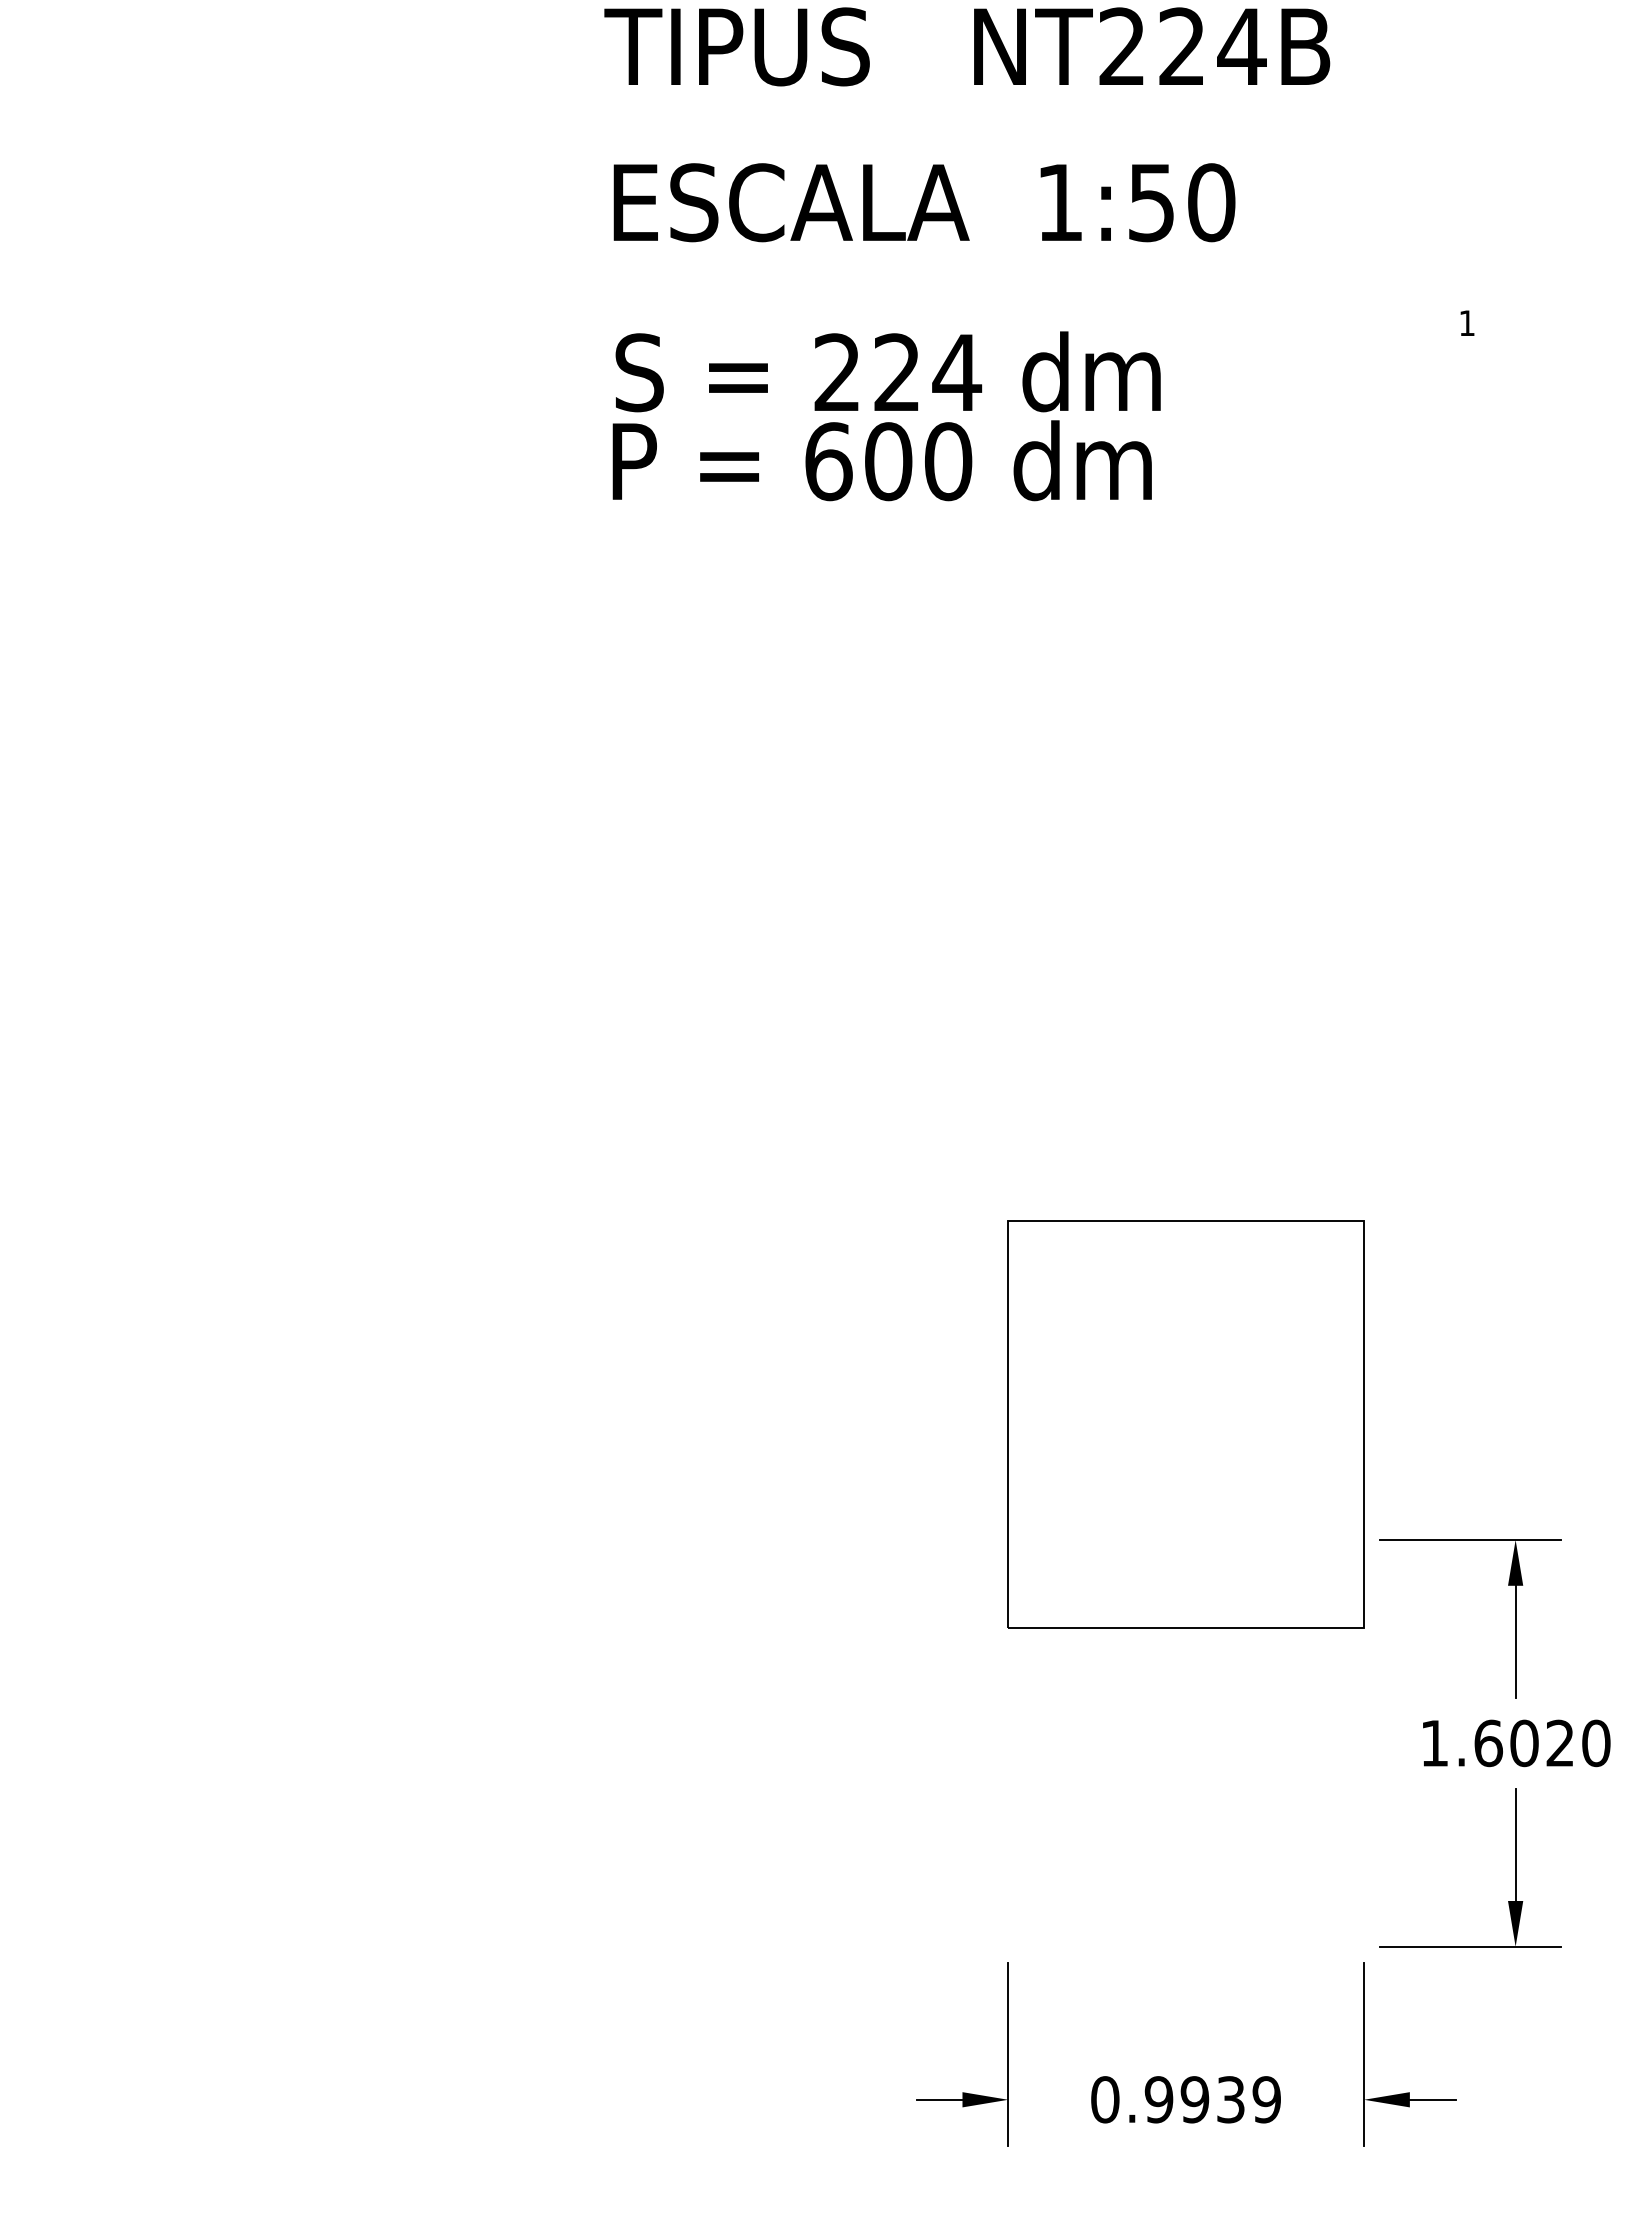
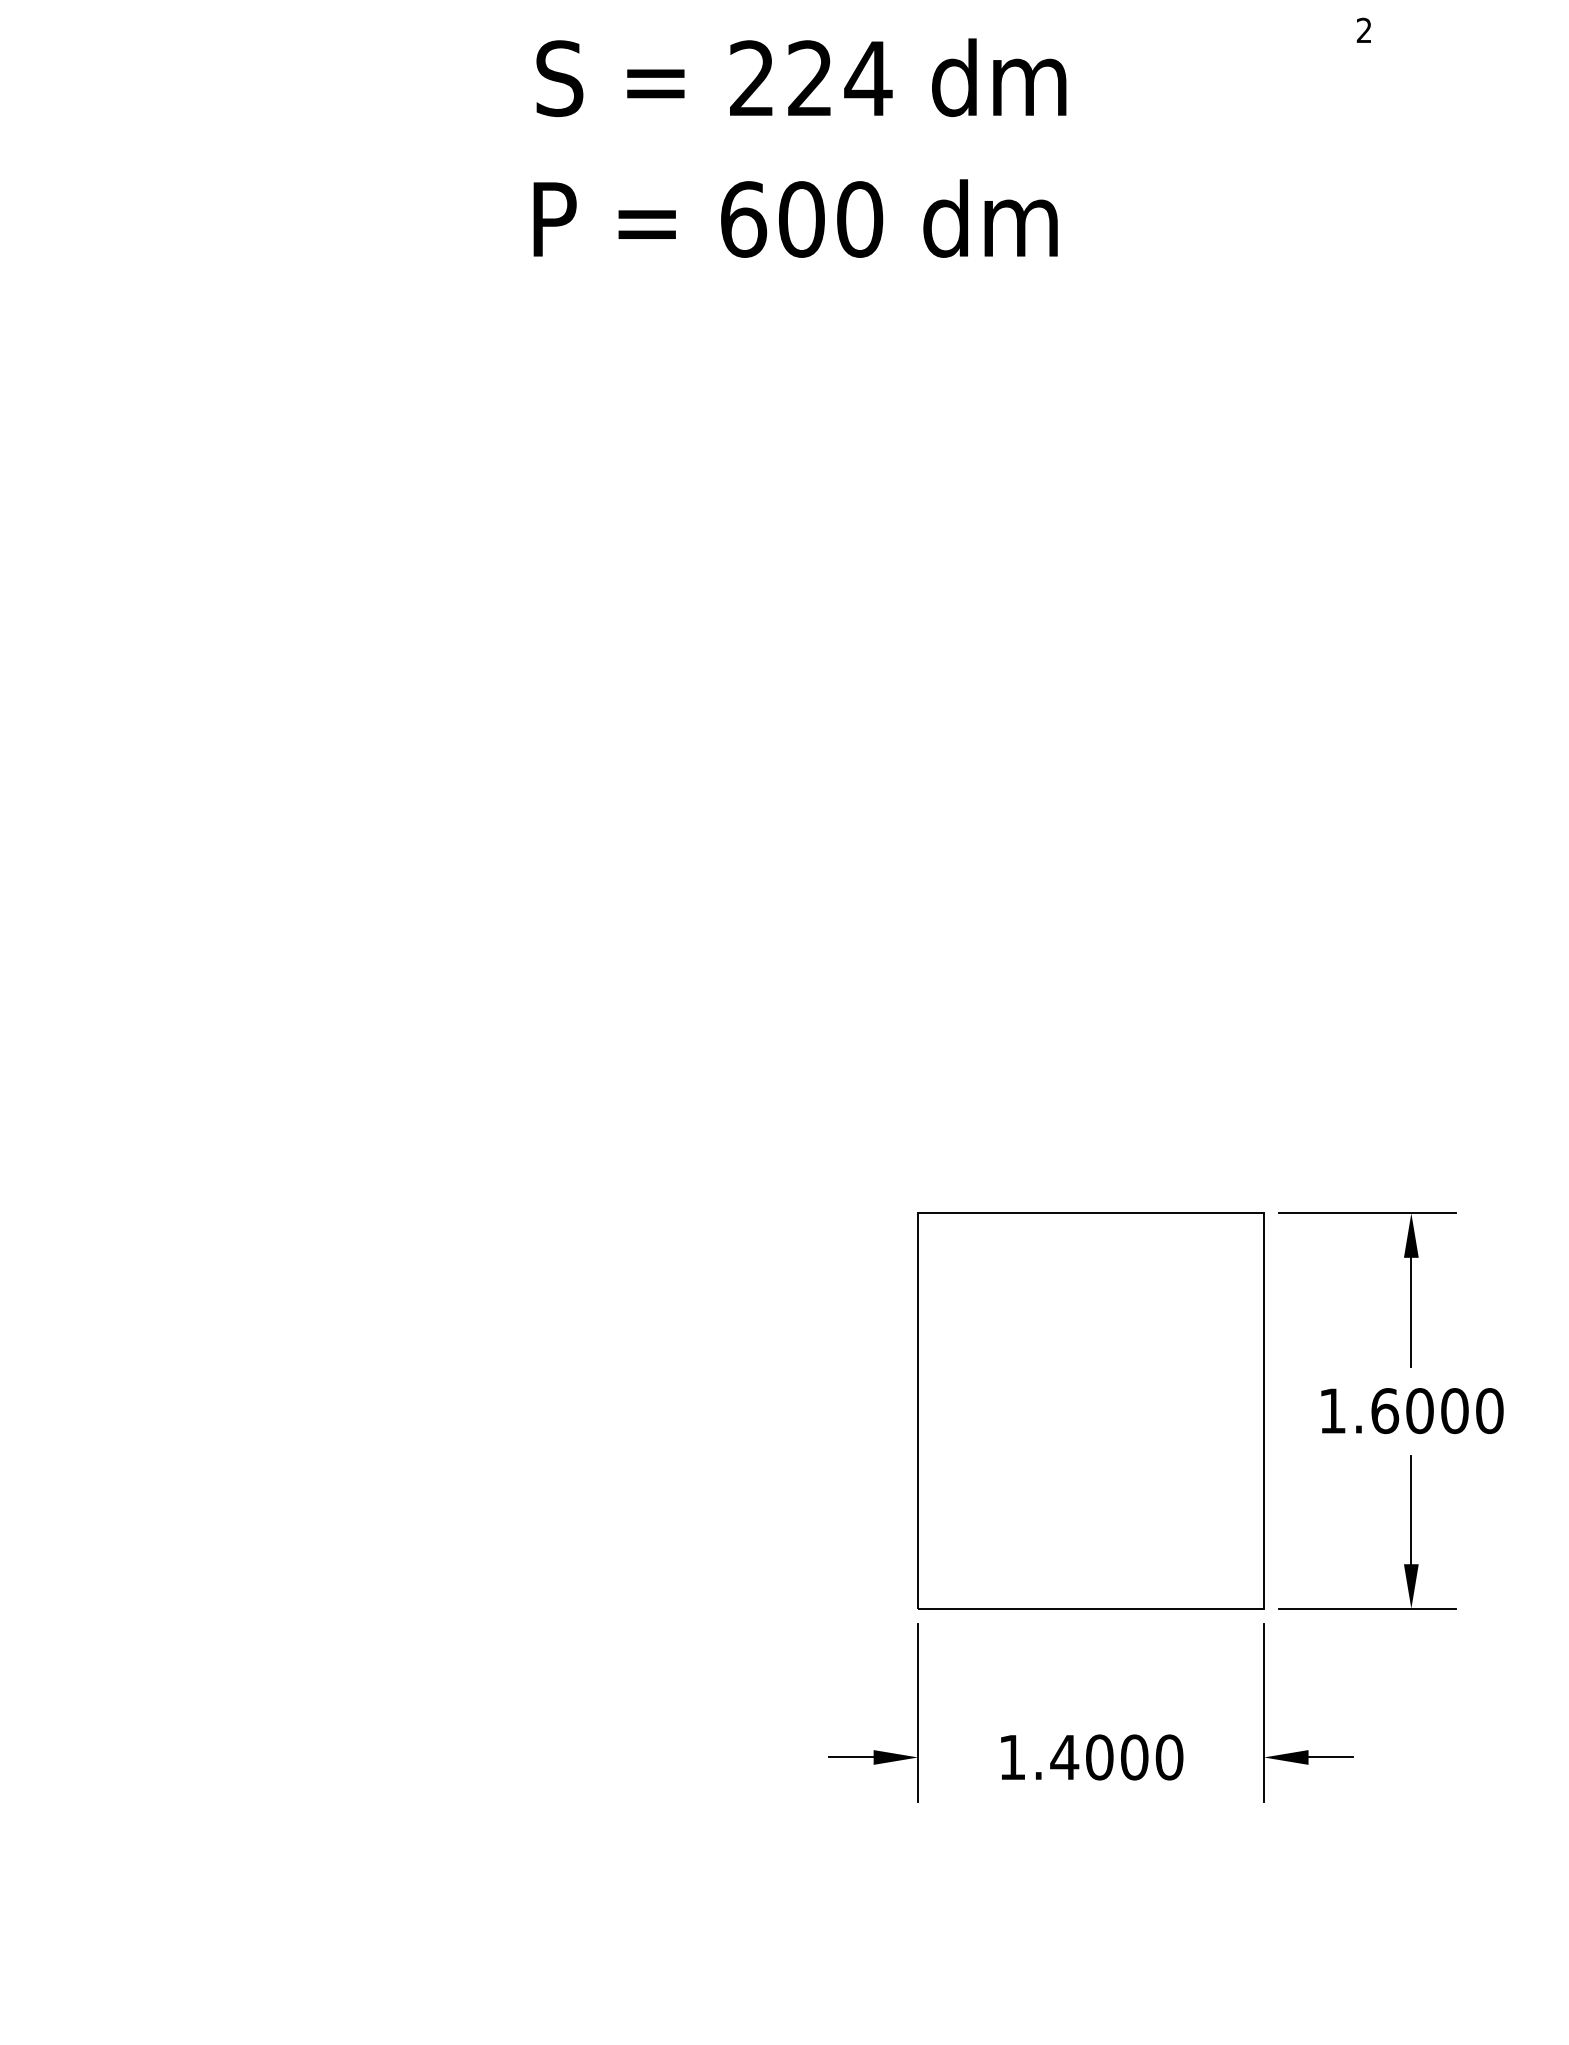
text: (1466, 322) -> (1363, 29), 1 -> 2
text: (881, 460) -> (794, 218), moved
part: (1185, 1424) -> (1090, 1411), moved
text: (1560, 1743) -> (1454, 1411), 1.6020 -> 1.6000
text: (1186, 2099) -> (1091, 1757), 0.9939 -> 1.4000

